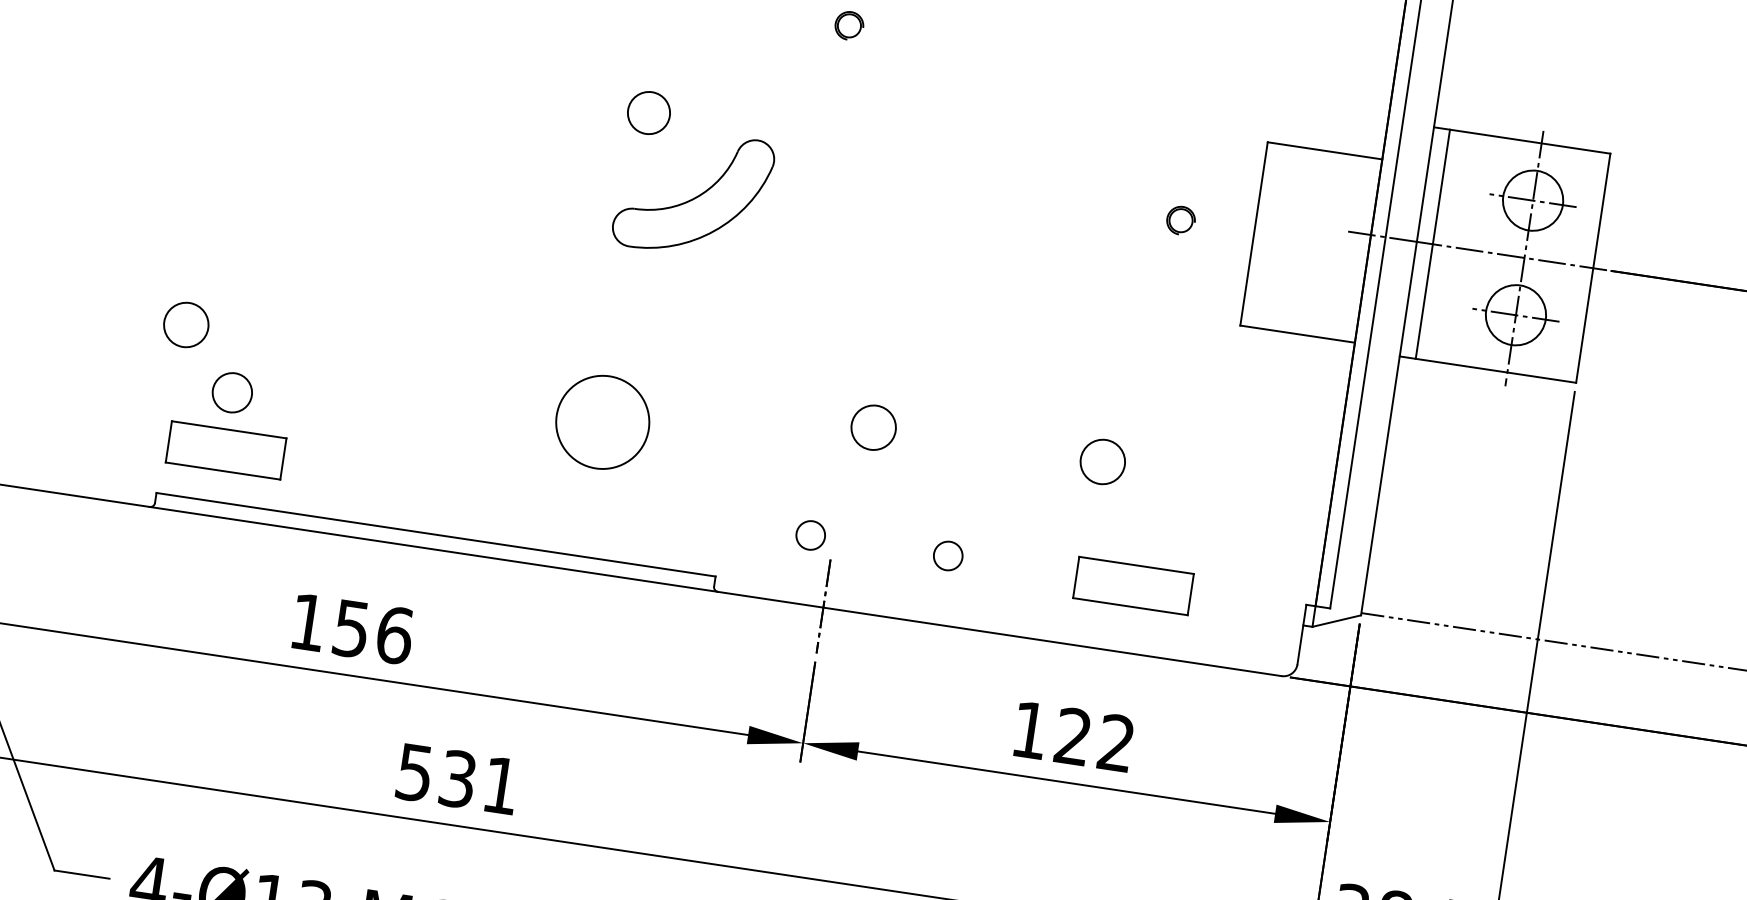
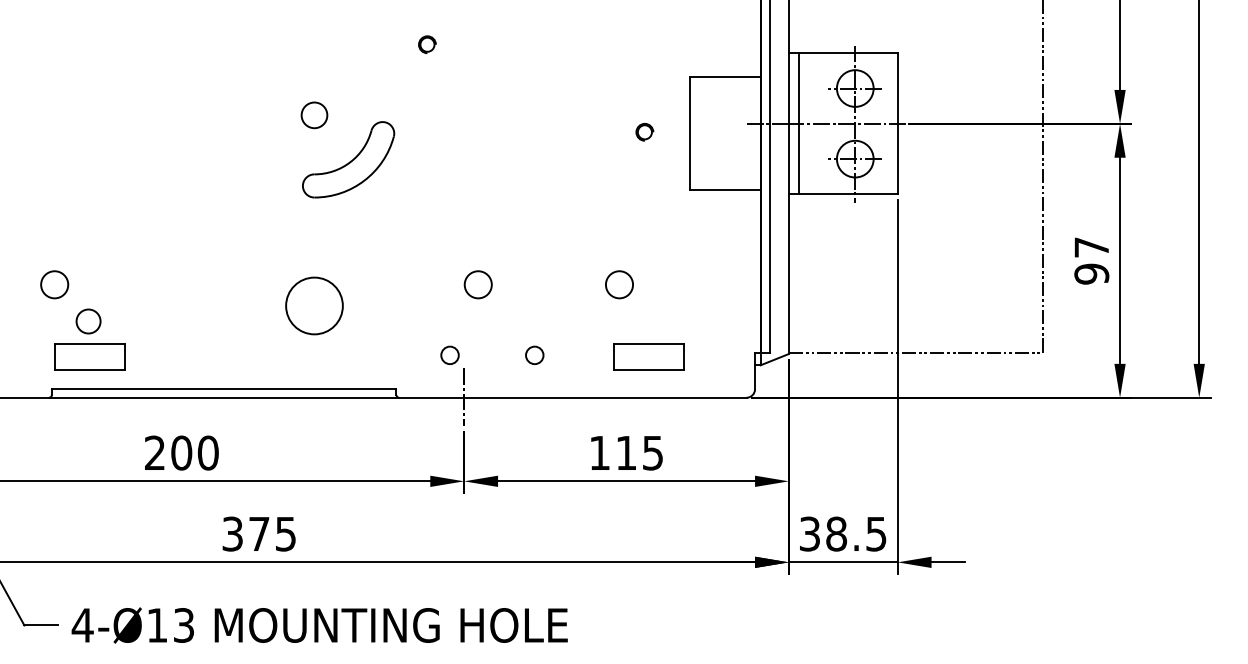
text: (351, 627) -> (181, 452), 156 -> 200
text: (1094, 738) -> (639, 452), 122 -> 115
text: (458, 778) -> (259, 533), 531 -> 375

